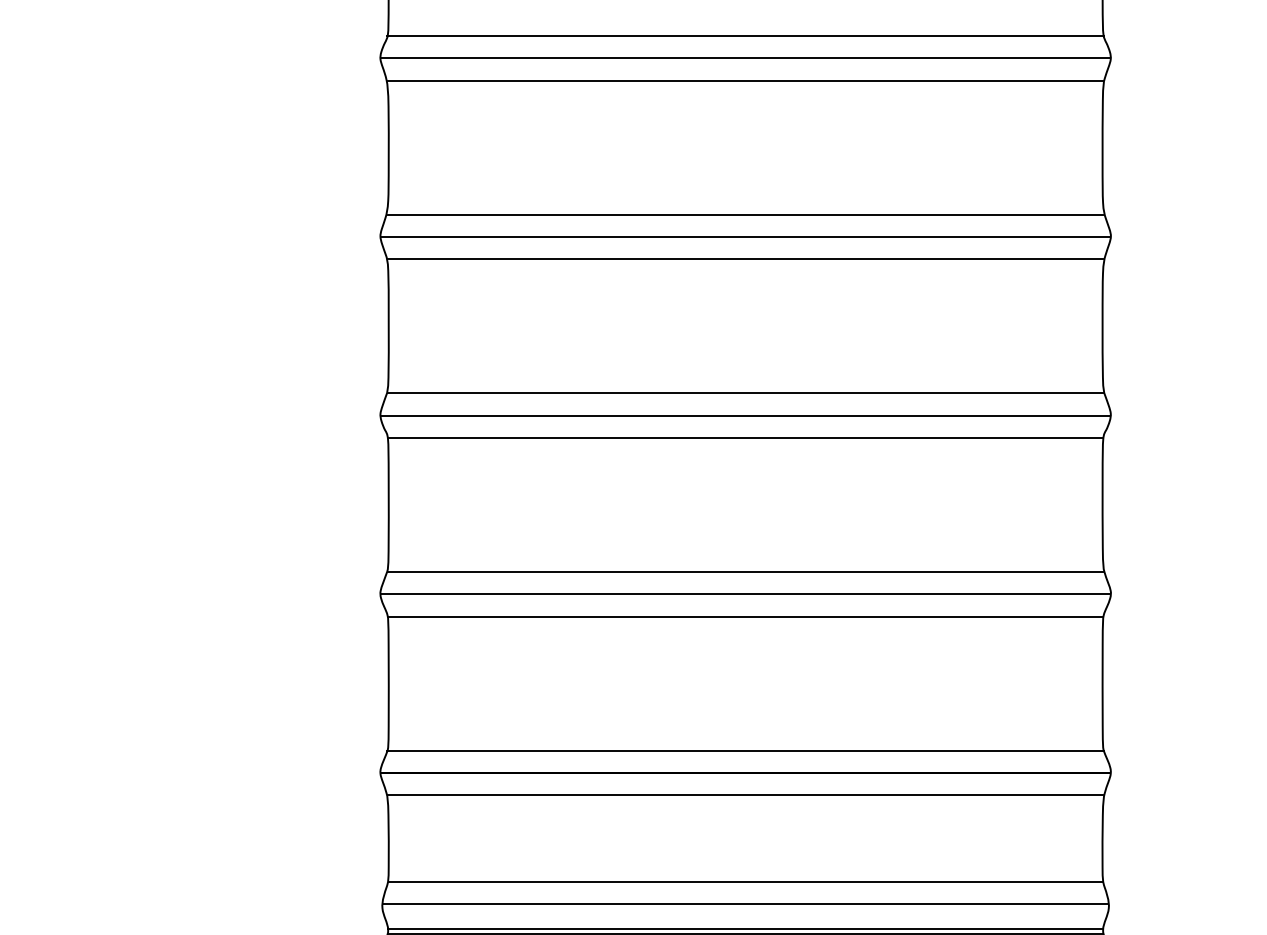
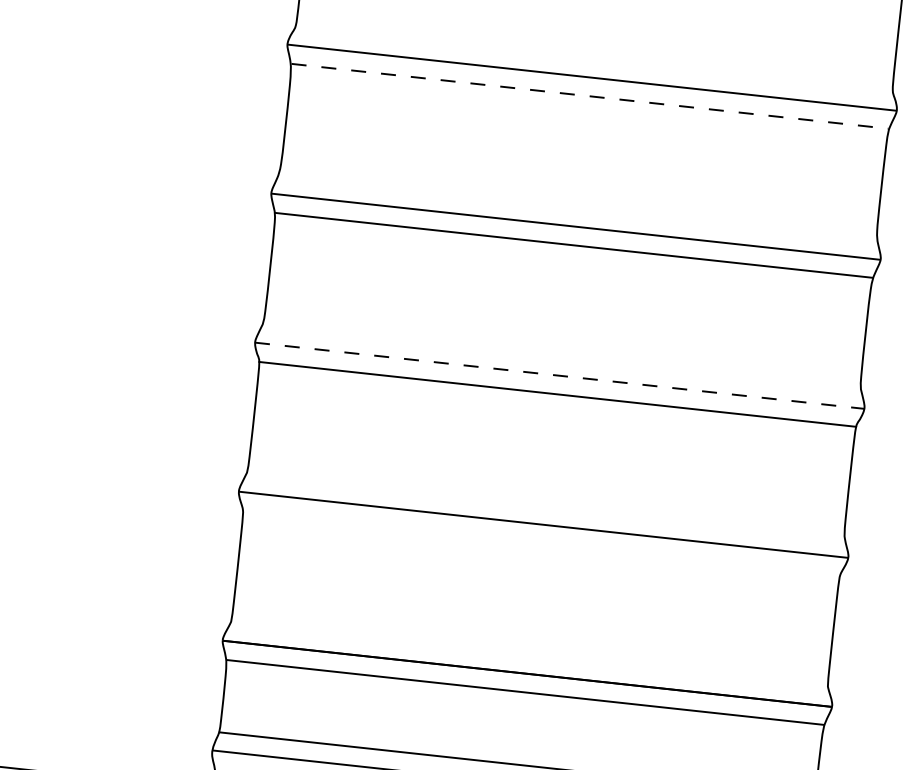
line: (745, 36) -> (593, 59), removed
line: (745, 80) -> (590, 96), solid -> dashed
line: (745, 214) -> (577, 207), removed
line: (745, 393) -> (561, 357), removed
line: (746, 415) -> (560, 375), solid -> dashed
line: (745, 571) -> (545, 505), removed
line: (745, 616) -> (541, 543), removed
line: (745, 750) -> (529, 655), removed

